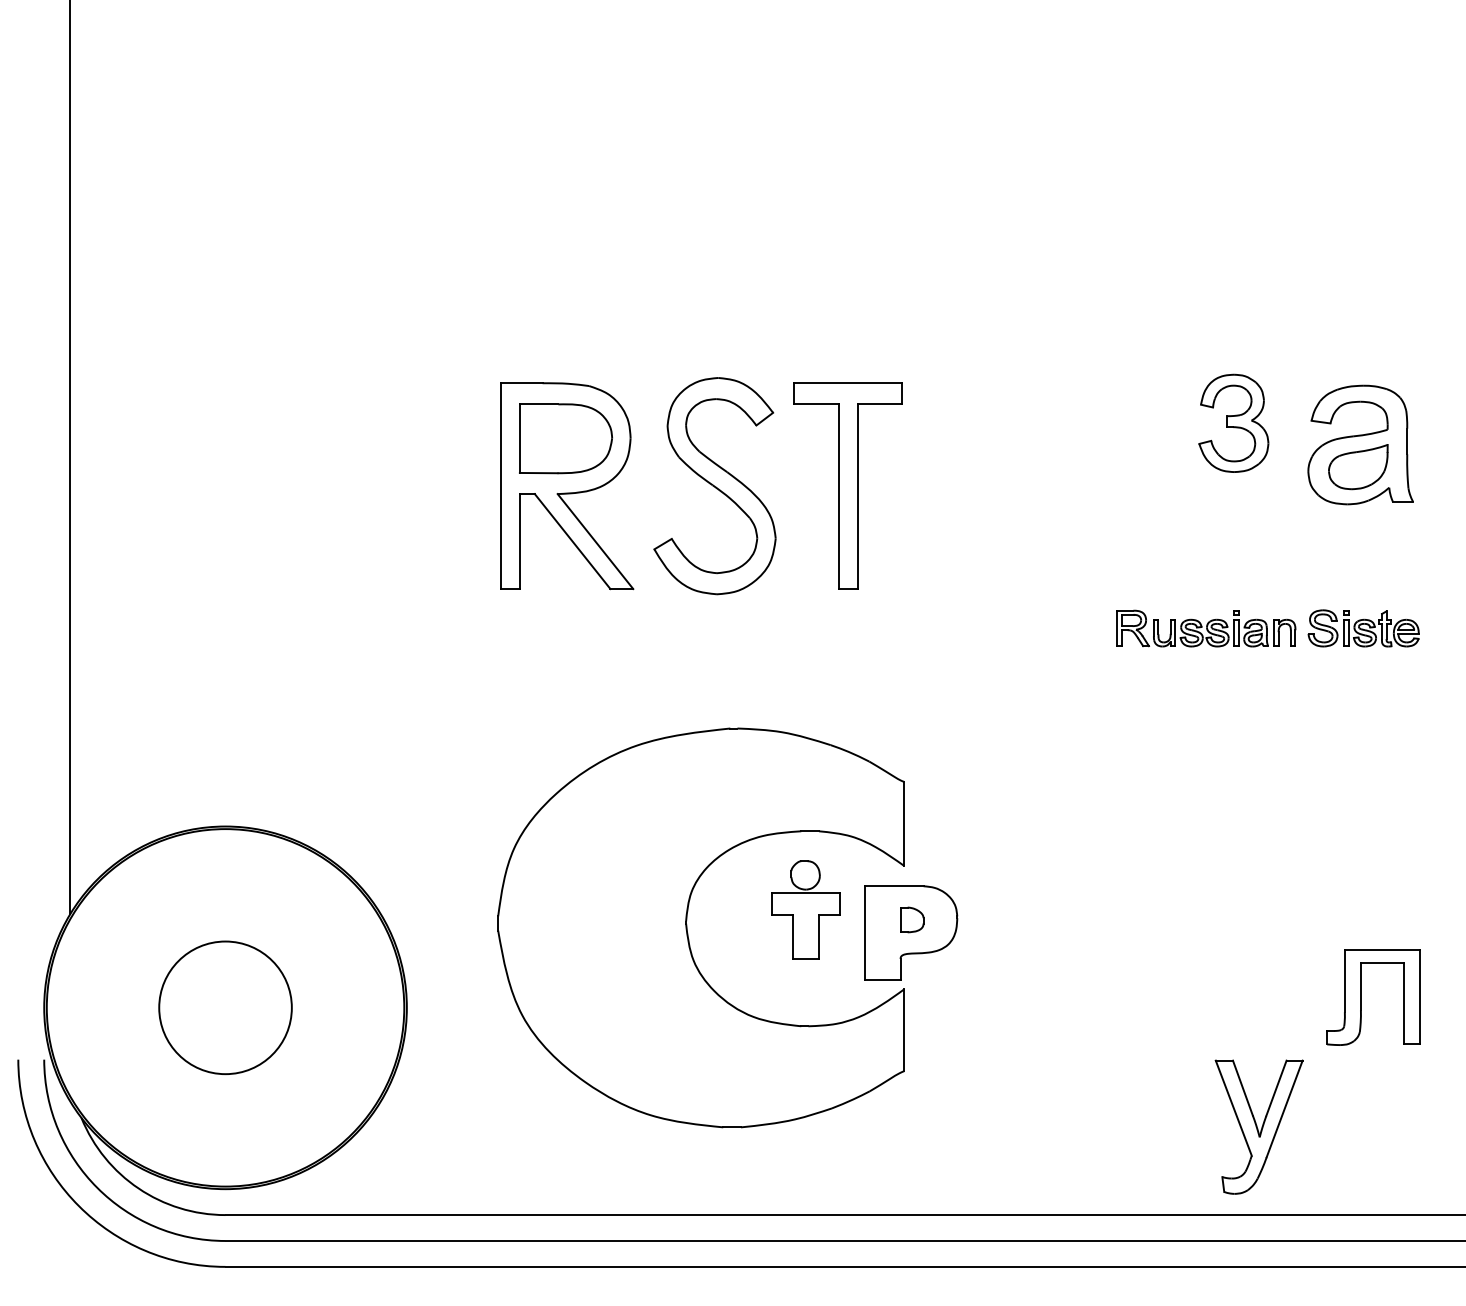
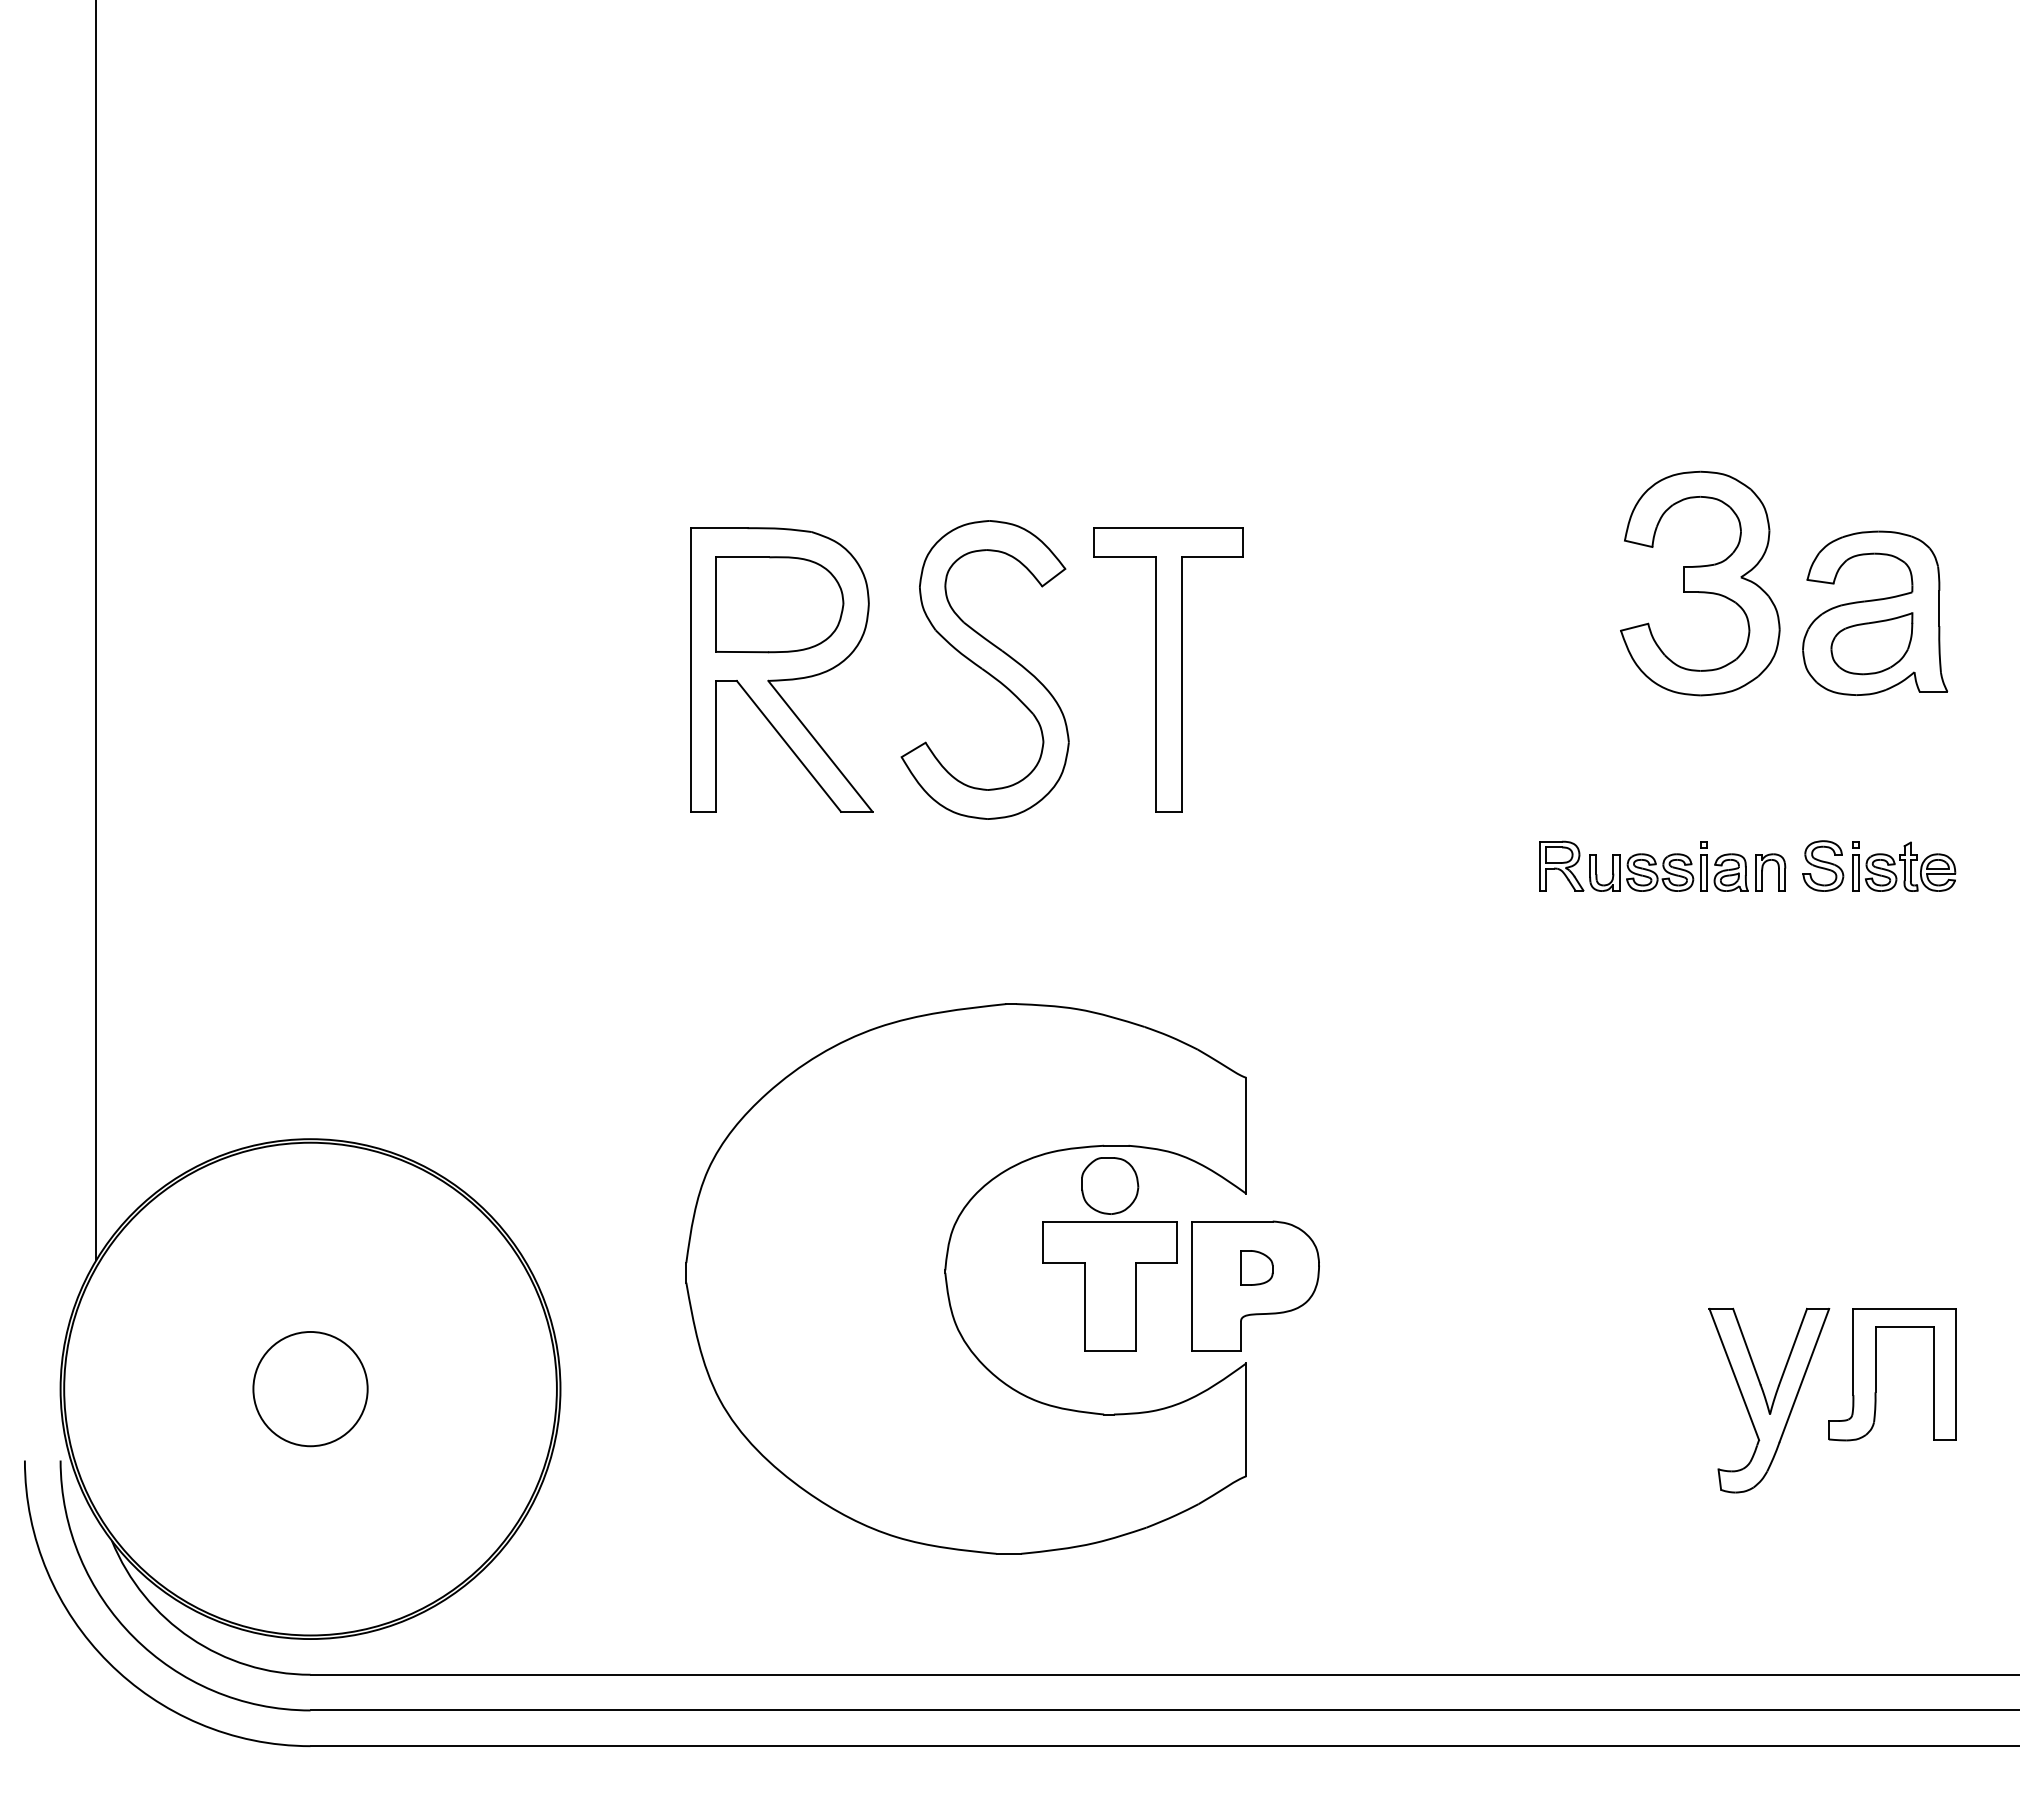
part: (1233, 423) -> (1700, 583), size x1.67
part: (805, 910) -> (1109, 1254), size x1.43
circle: (225, 1007) -> (310, 1388), size x0.62
part: (1259, 1127) -> (1769, 1400), moved

